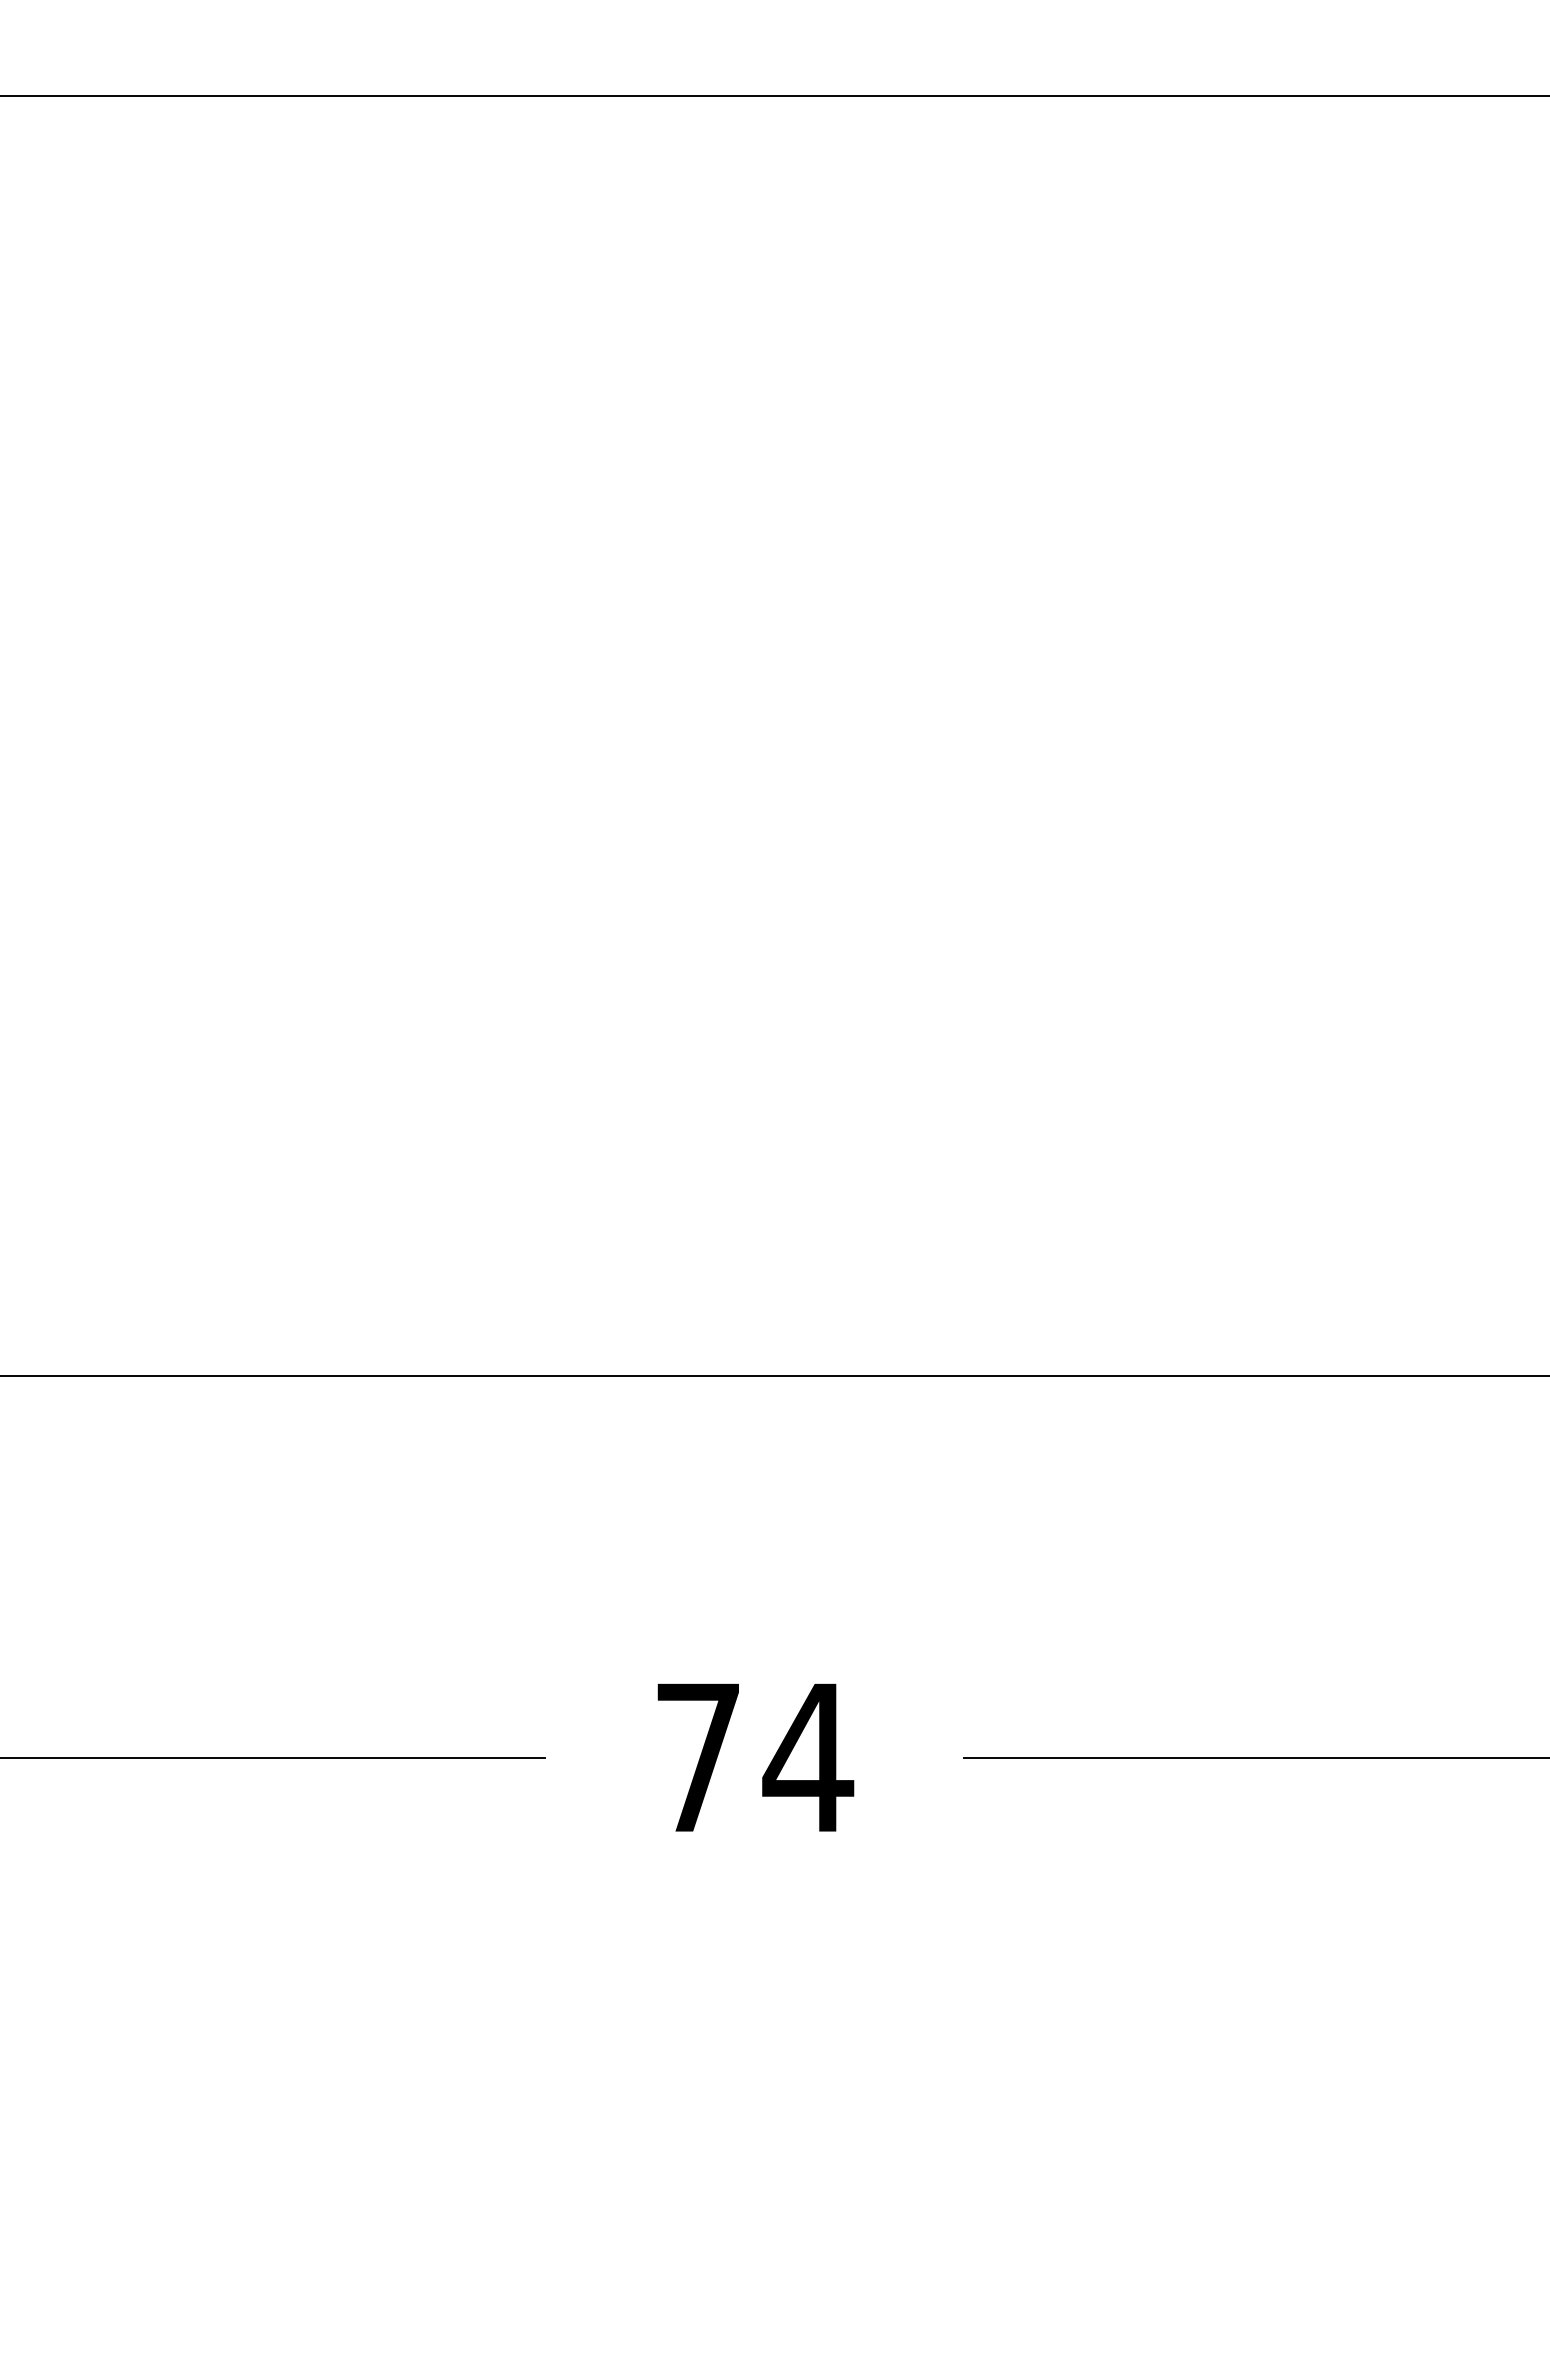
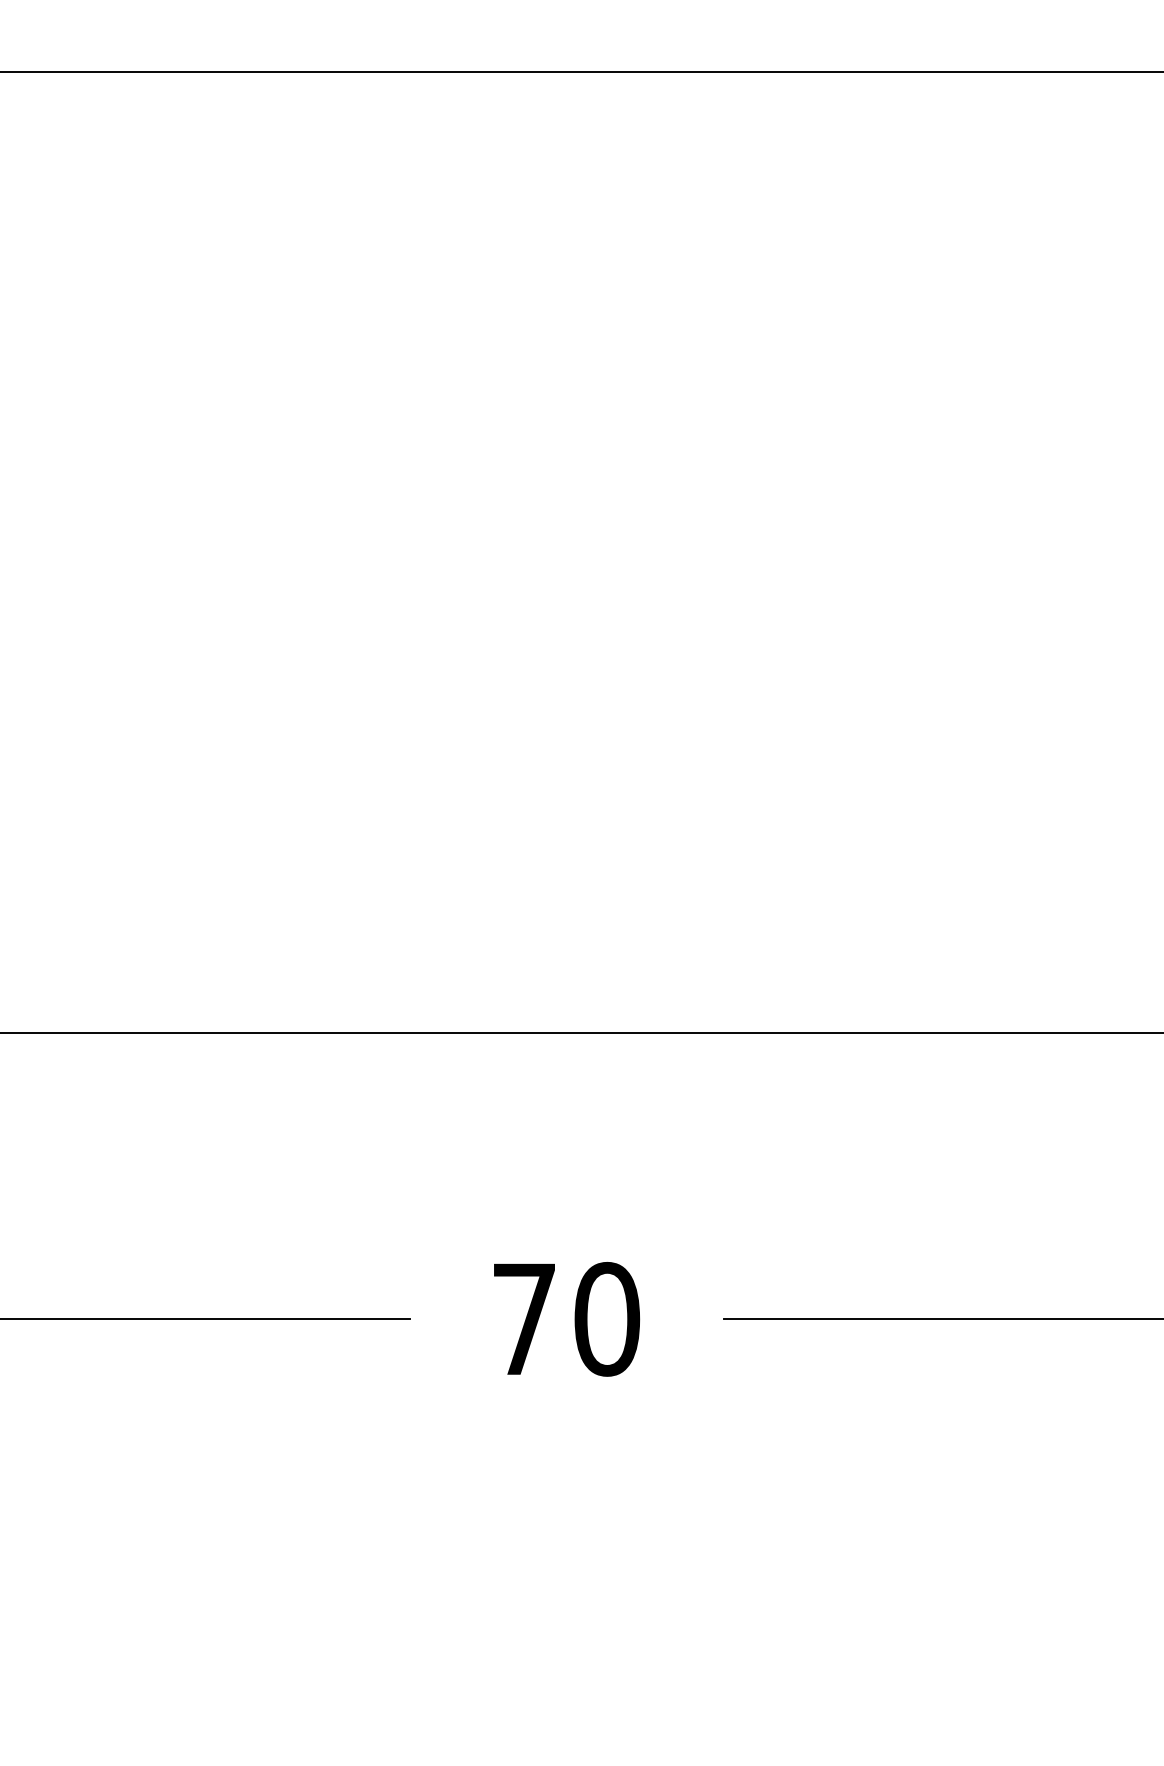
text: (808, 1757) -> (607, 1319), 74 -> 70

